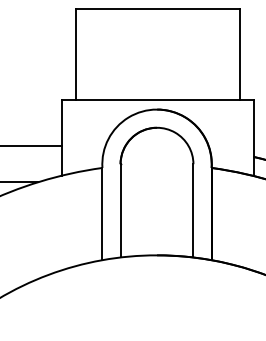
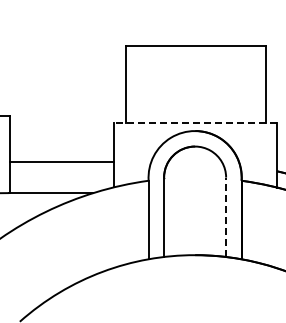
line: (157, 100) -> (195, 123), solid -> dashed
line: (193, 211) -> (226, 217), solid -> dashed

